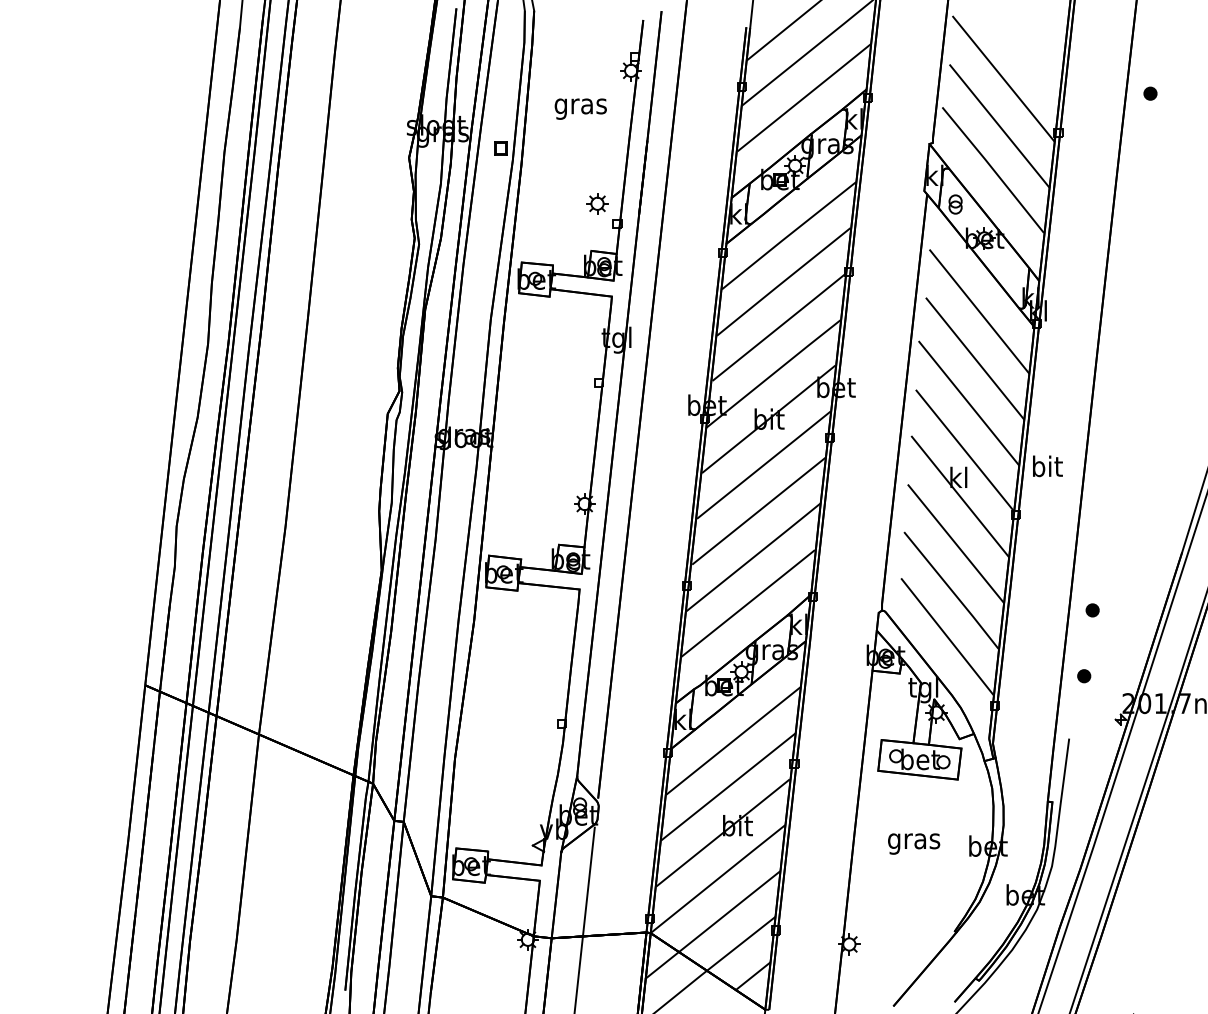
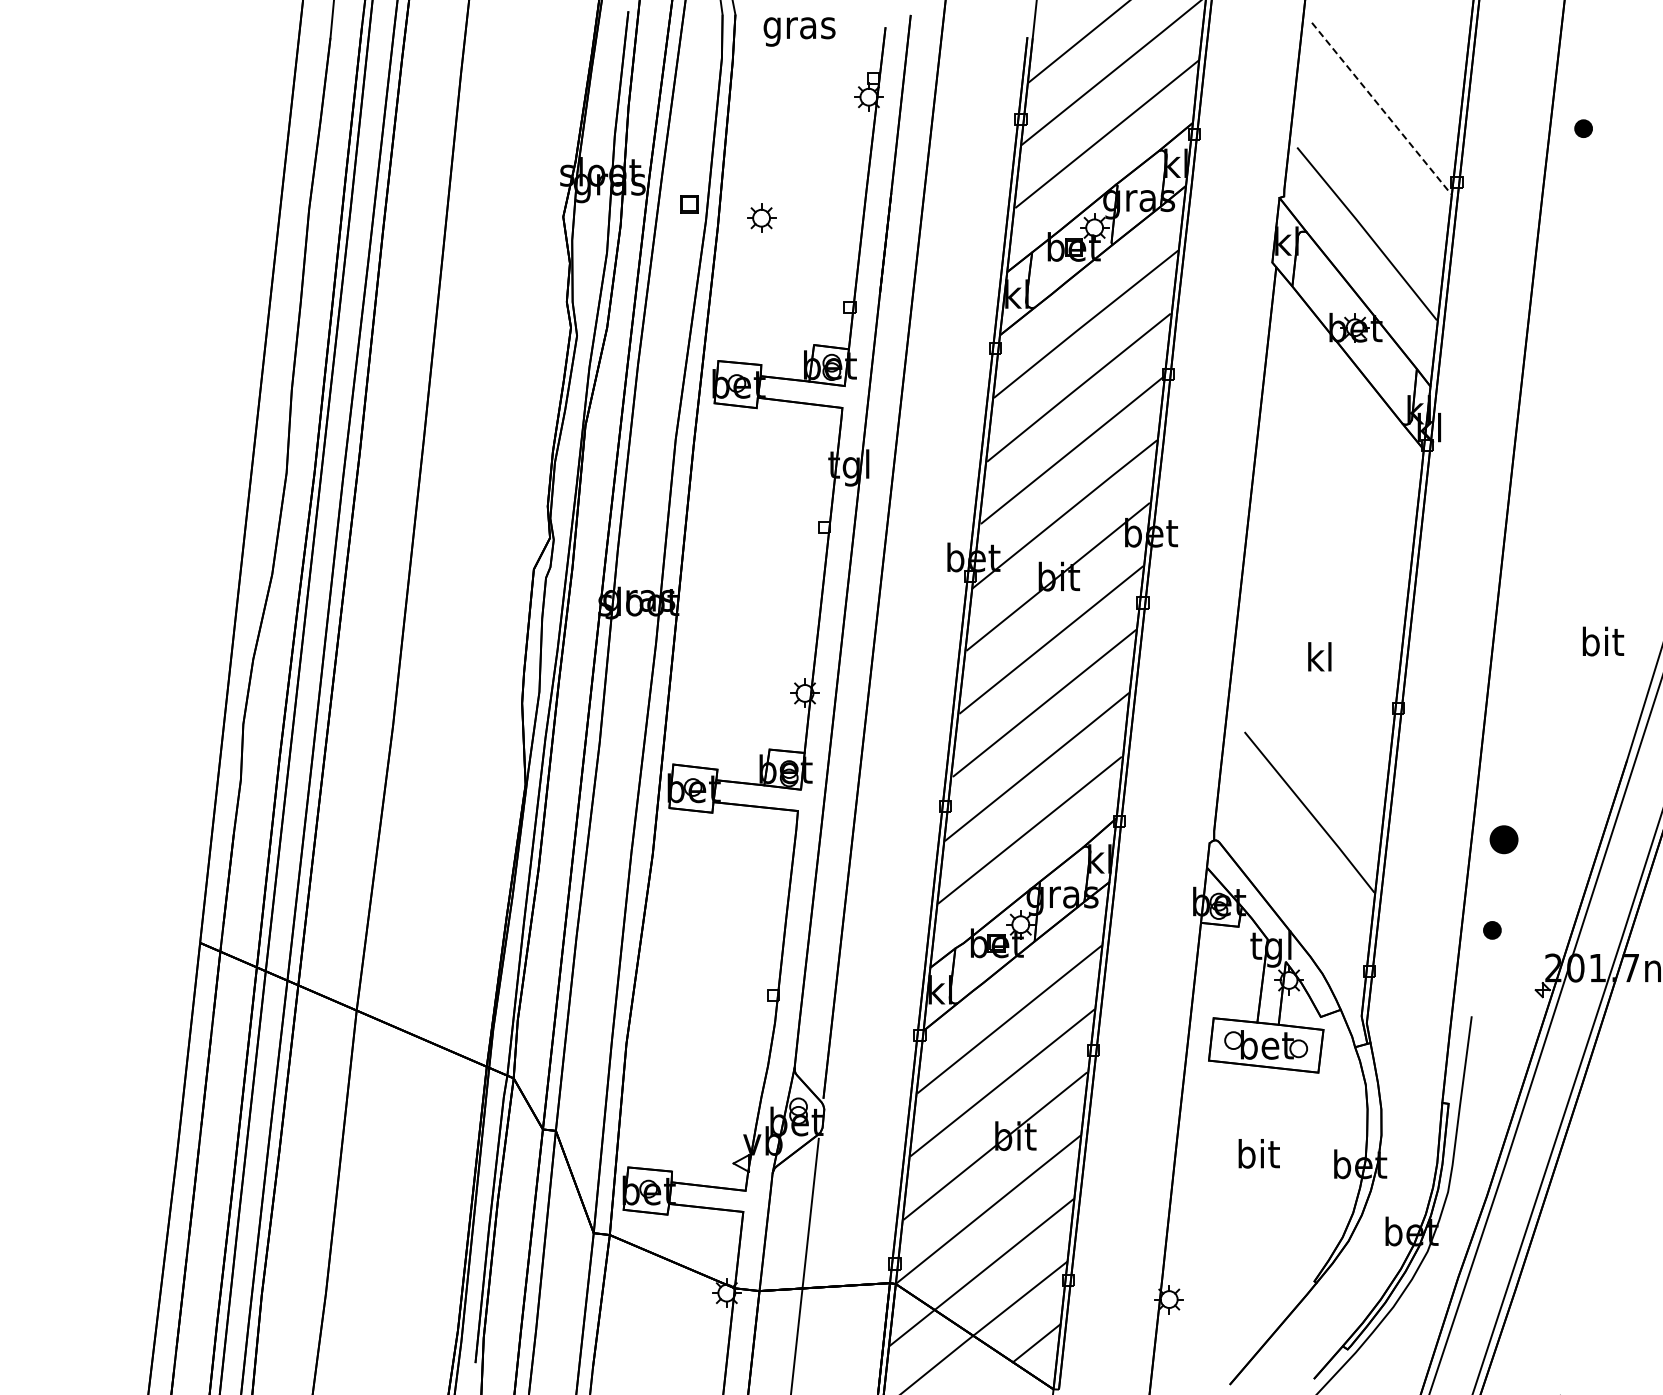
line: (1003, 79) -> (1381, 108), solid -> dashed
text: (580, 108) -> (799, 31), moved
line: (999, 126) -> (1375, 173), removed
part: (597, 203) -> (761, 217), moved
part: (955, 204) -> (1315, 280), removed
line: (978, 311) -> (1347, 428), removed
line: (975, 358) -> (1342, 493), removed
line: (968, 403) -> (1333, 554), removed
line: (965, 450) -> (1328, 619), removed
text: (1047, 466) -> (1603, 641), moved
line: (960, 496) -> (1321, 682), removed
line: (955, 544) -> (1315, 748), removed
part: (1092, 610) -> (1503, 839), size x1.6
line: (947, 637) -> (1304, 876), removed
text: (914, 841) -> (1258, 1157), gras -> bit

